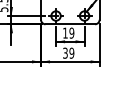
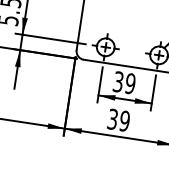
text: (65, 32) -> (118, 80), 19 -> 39

